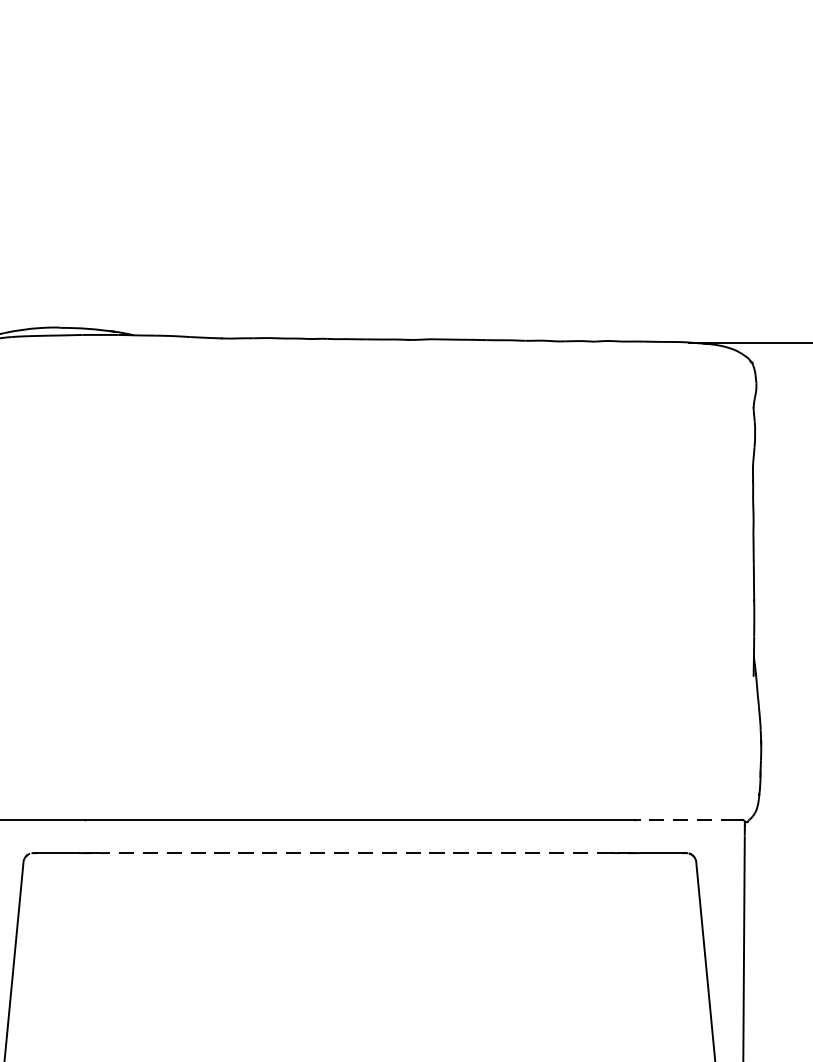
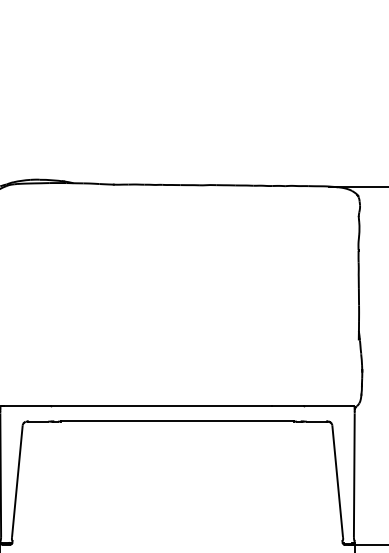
line: (683, 820) -> (326, 406), dashed -> solid
line: (359, 852) -> (177, 421), dashed -> solid

